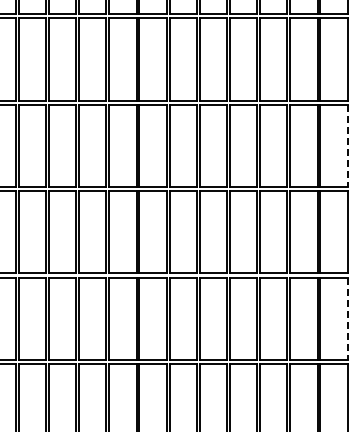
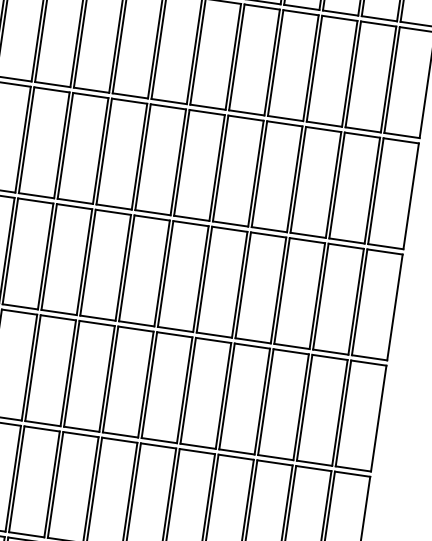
line: (347, 146) -> (410, 196), dashed -> solid
line: (347, 319) -> (378, 419), dashed -> solid

